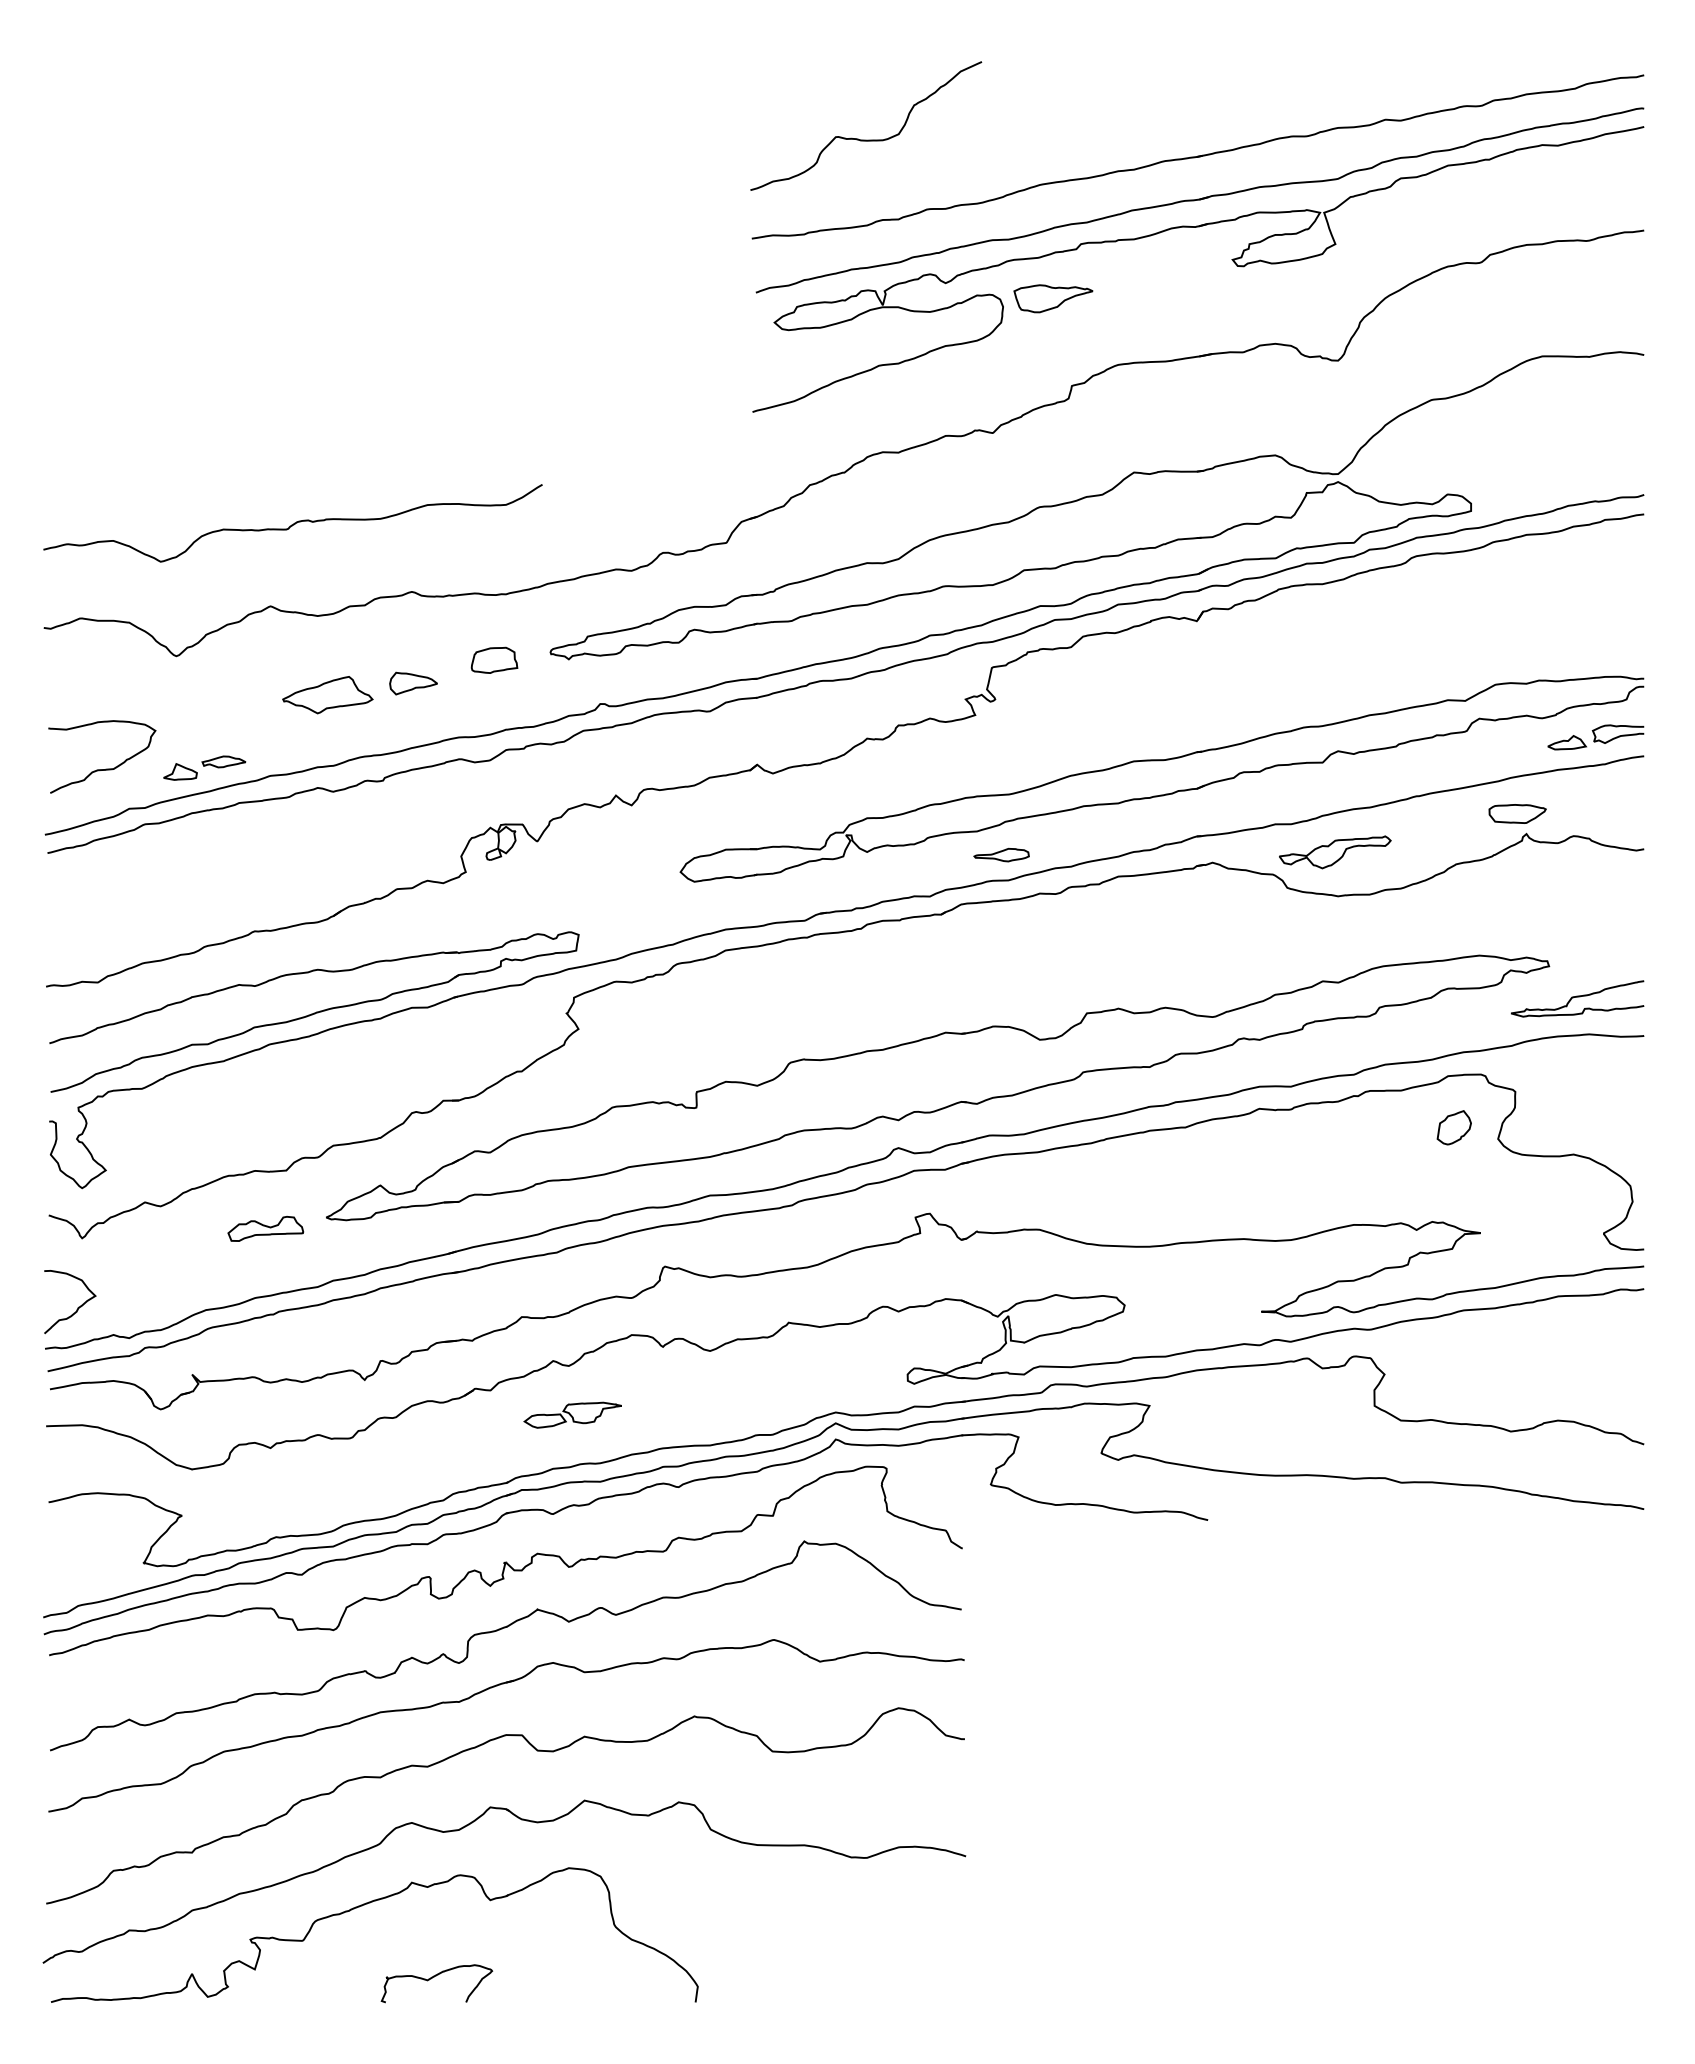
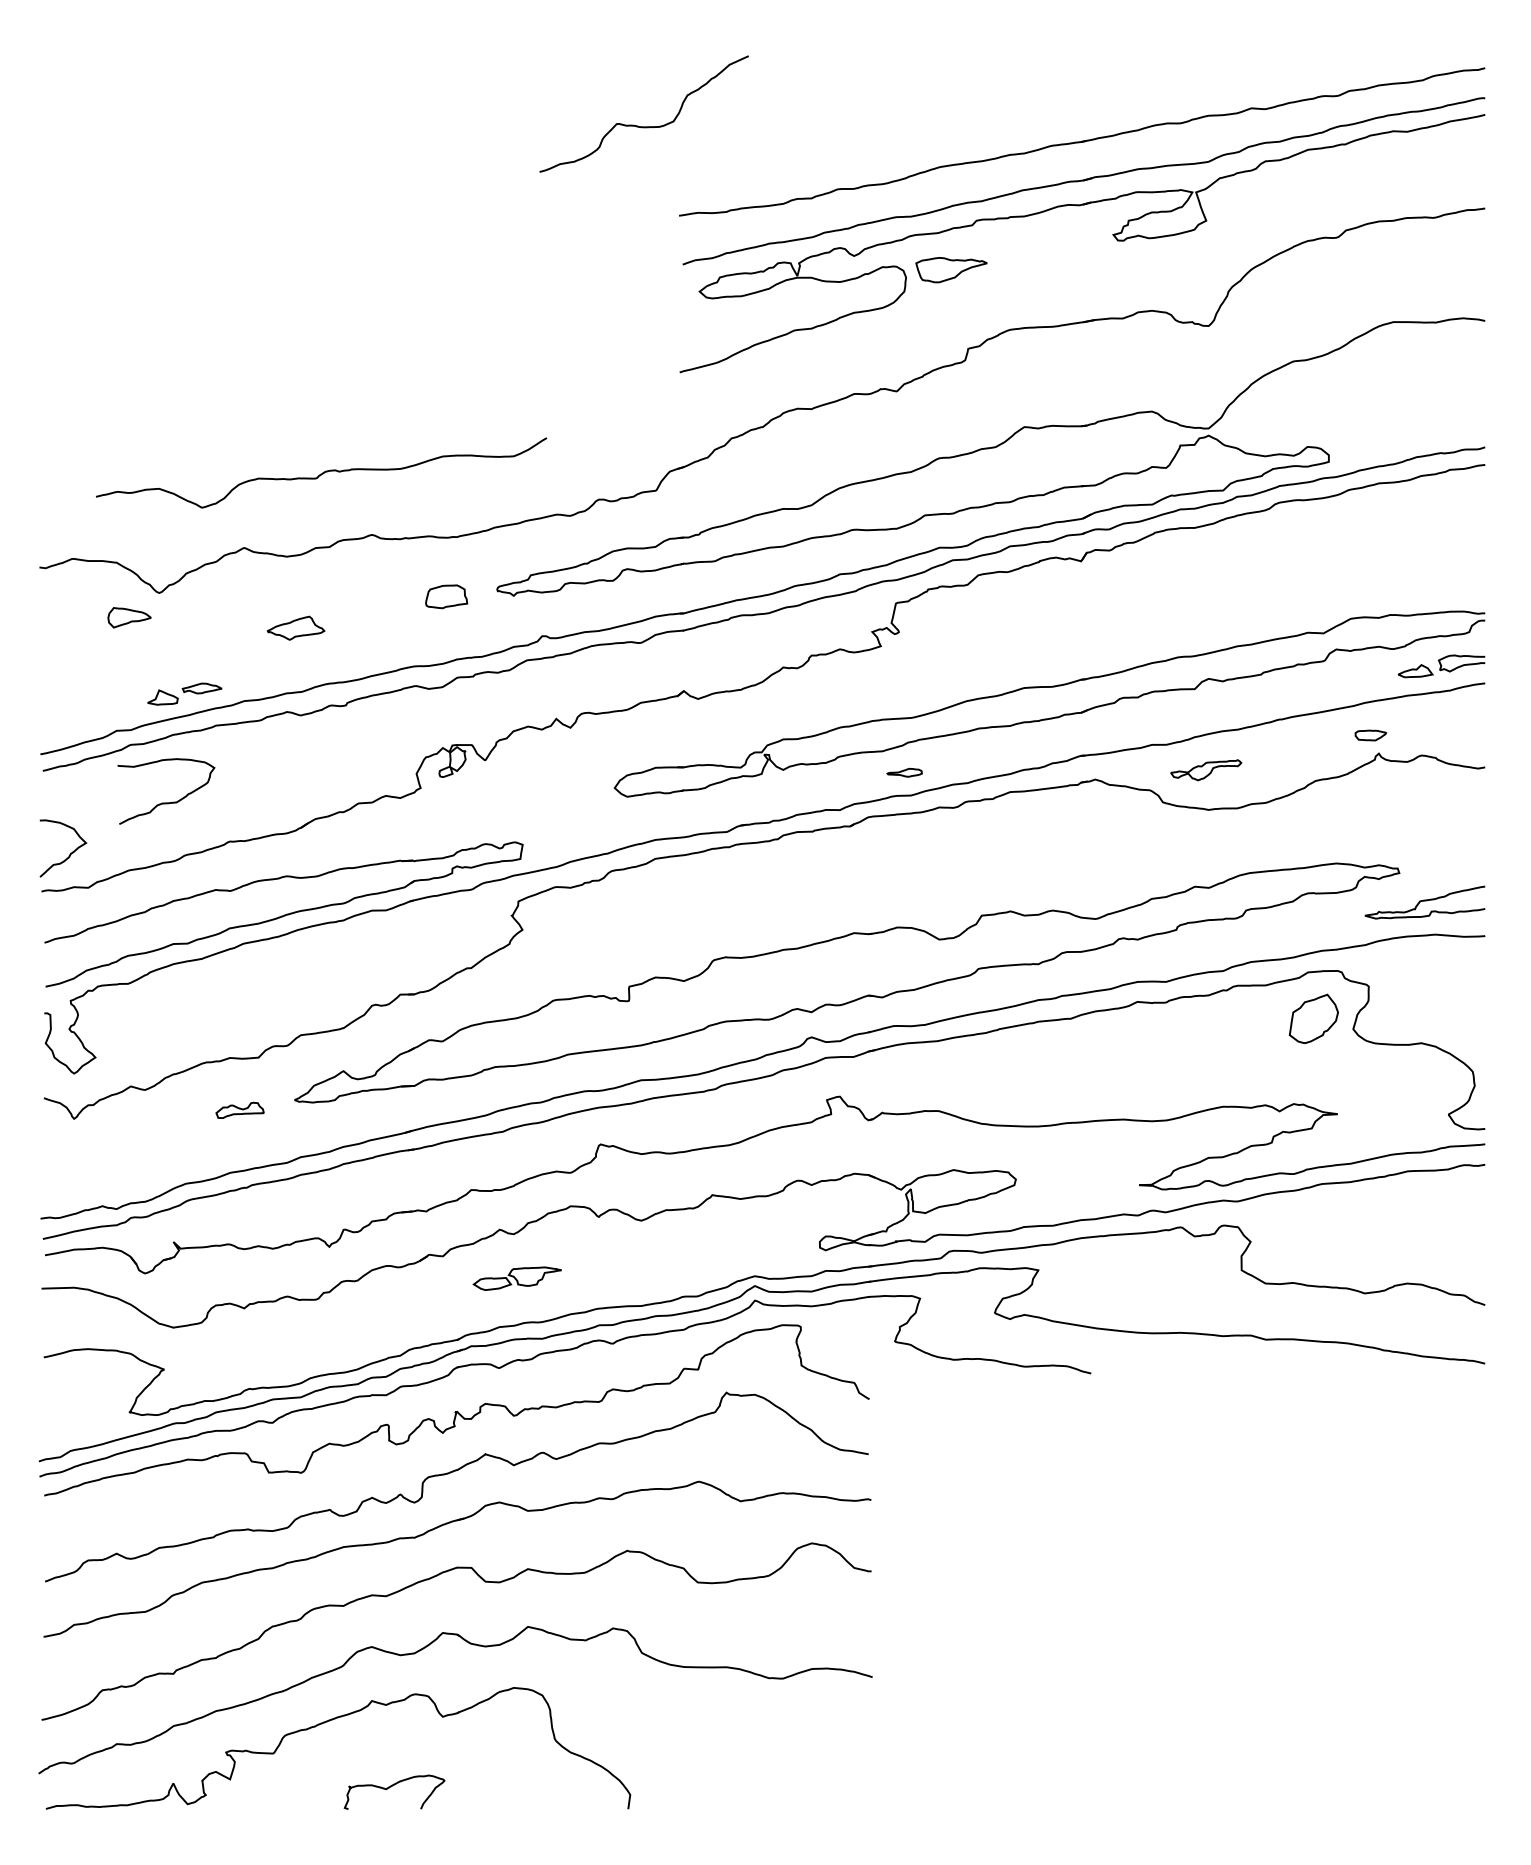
curve: (866, 139) -> (644, 126), moved
curve: (293, 523) -> (321, 473), moved
part: (413, 683) -> (129, 617), moved
part: (327, 695) -> (295, 628), size x0.7
curve: (106, 768) -> (170, 801), moved
part: (1517, 813) -> (1370, 735), size x0.6
part: (1335, 852) -> (1206, 770), size x0.7
part: (1001, 855) -> (904, 773), size x0.7
part: (1453, 1127) -> (1312, 1018), size x1.6
part: (265, 1228) -> (239, 1110), size x0.7
curve: (77, 1307) -> (69, 853), moved

